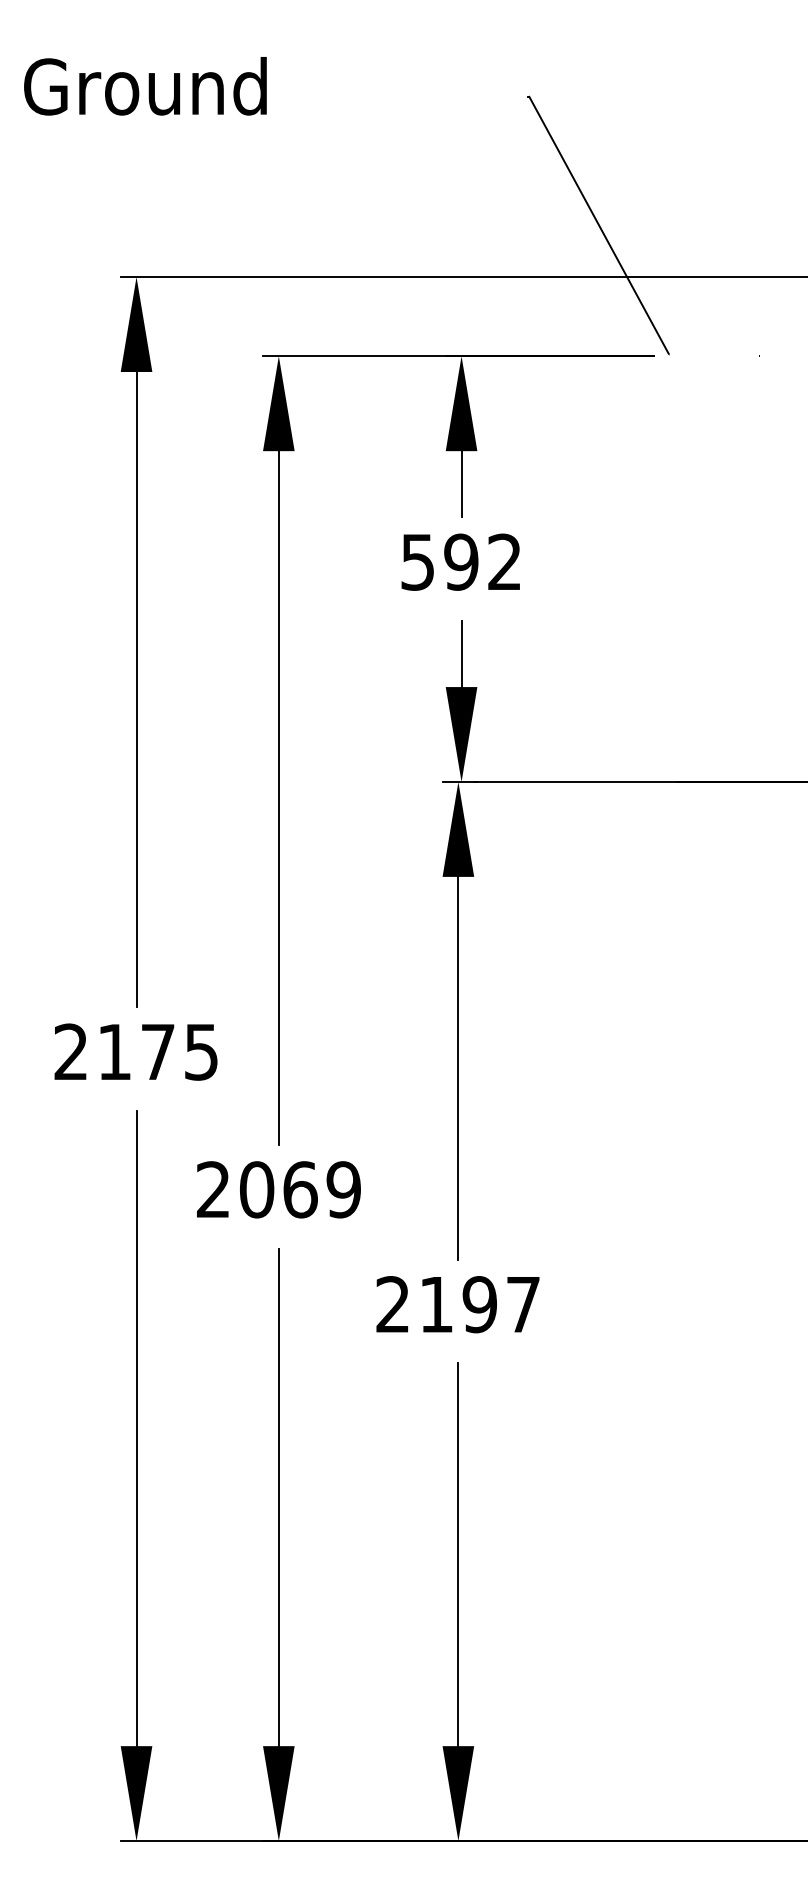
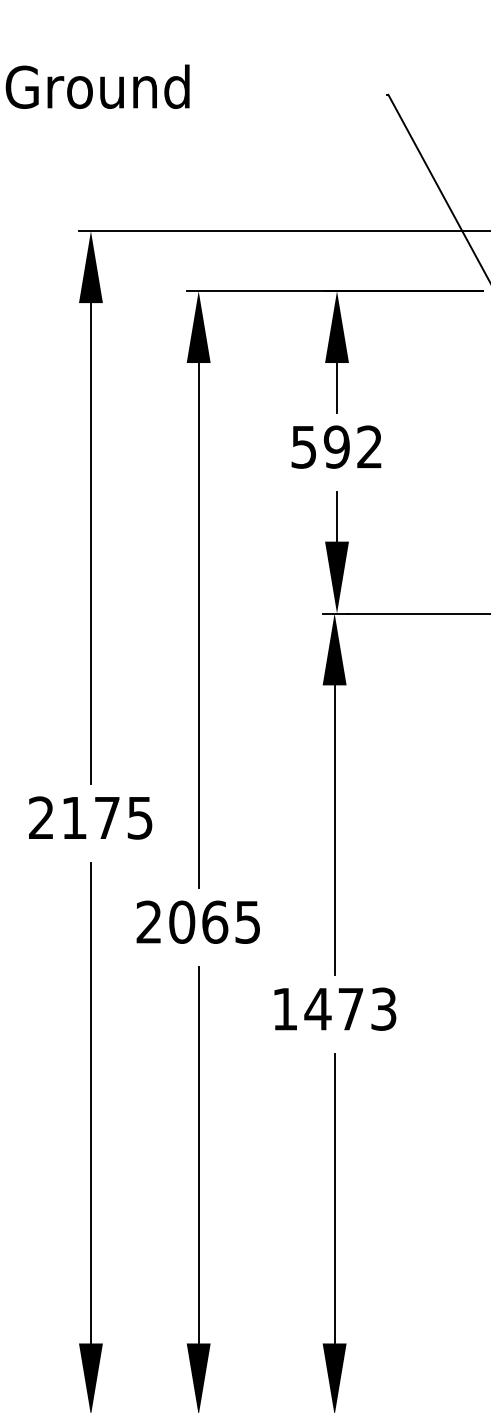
text: (343, 1189) -> (247, 922), 2069 -> 2065
text: (457, 1304) -> (333, 1009), 2197 -> 1473

